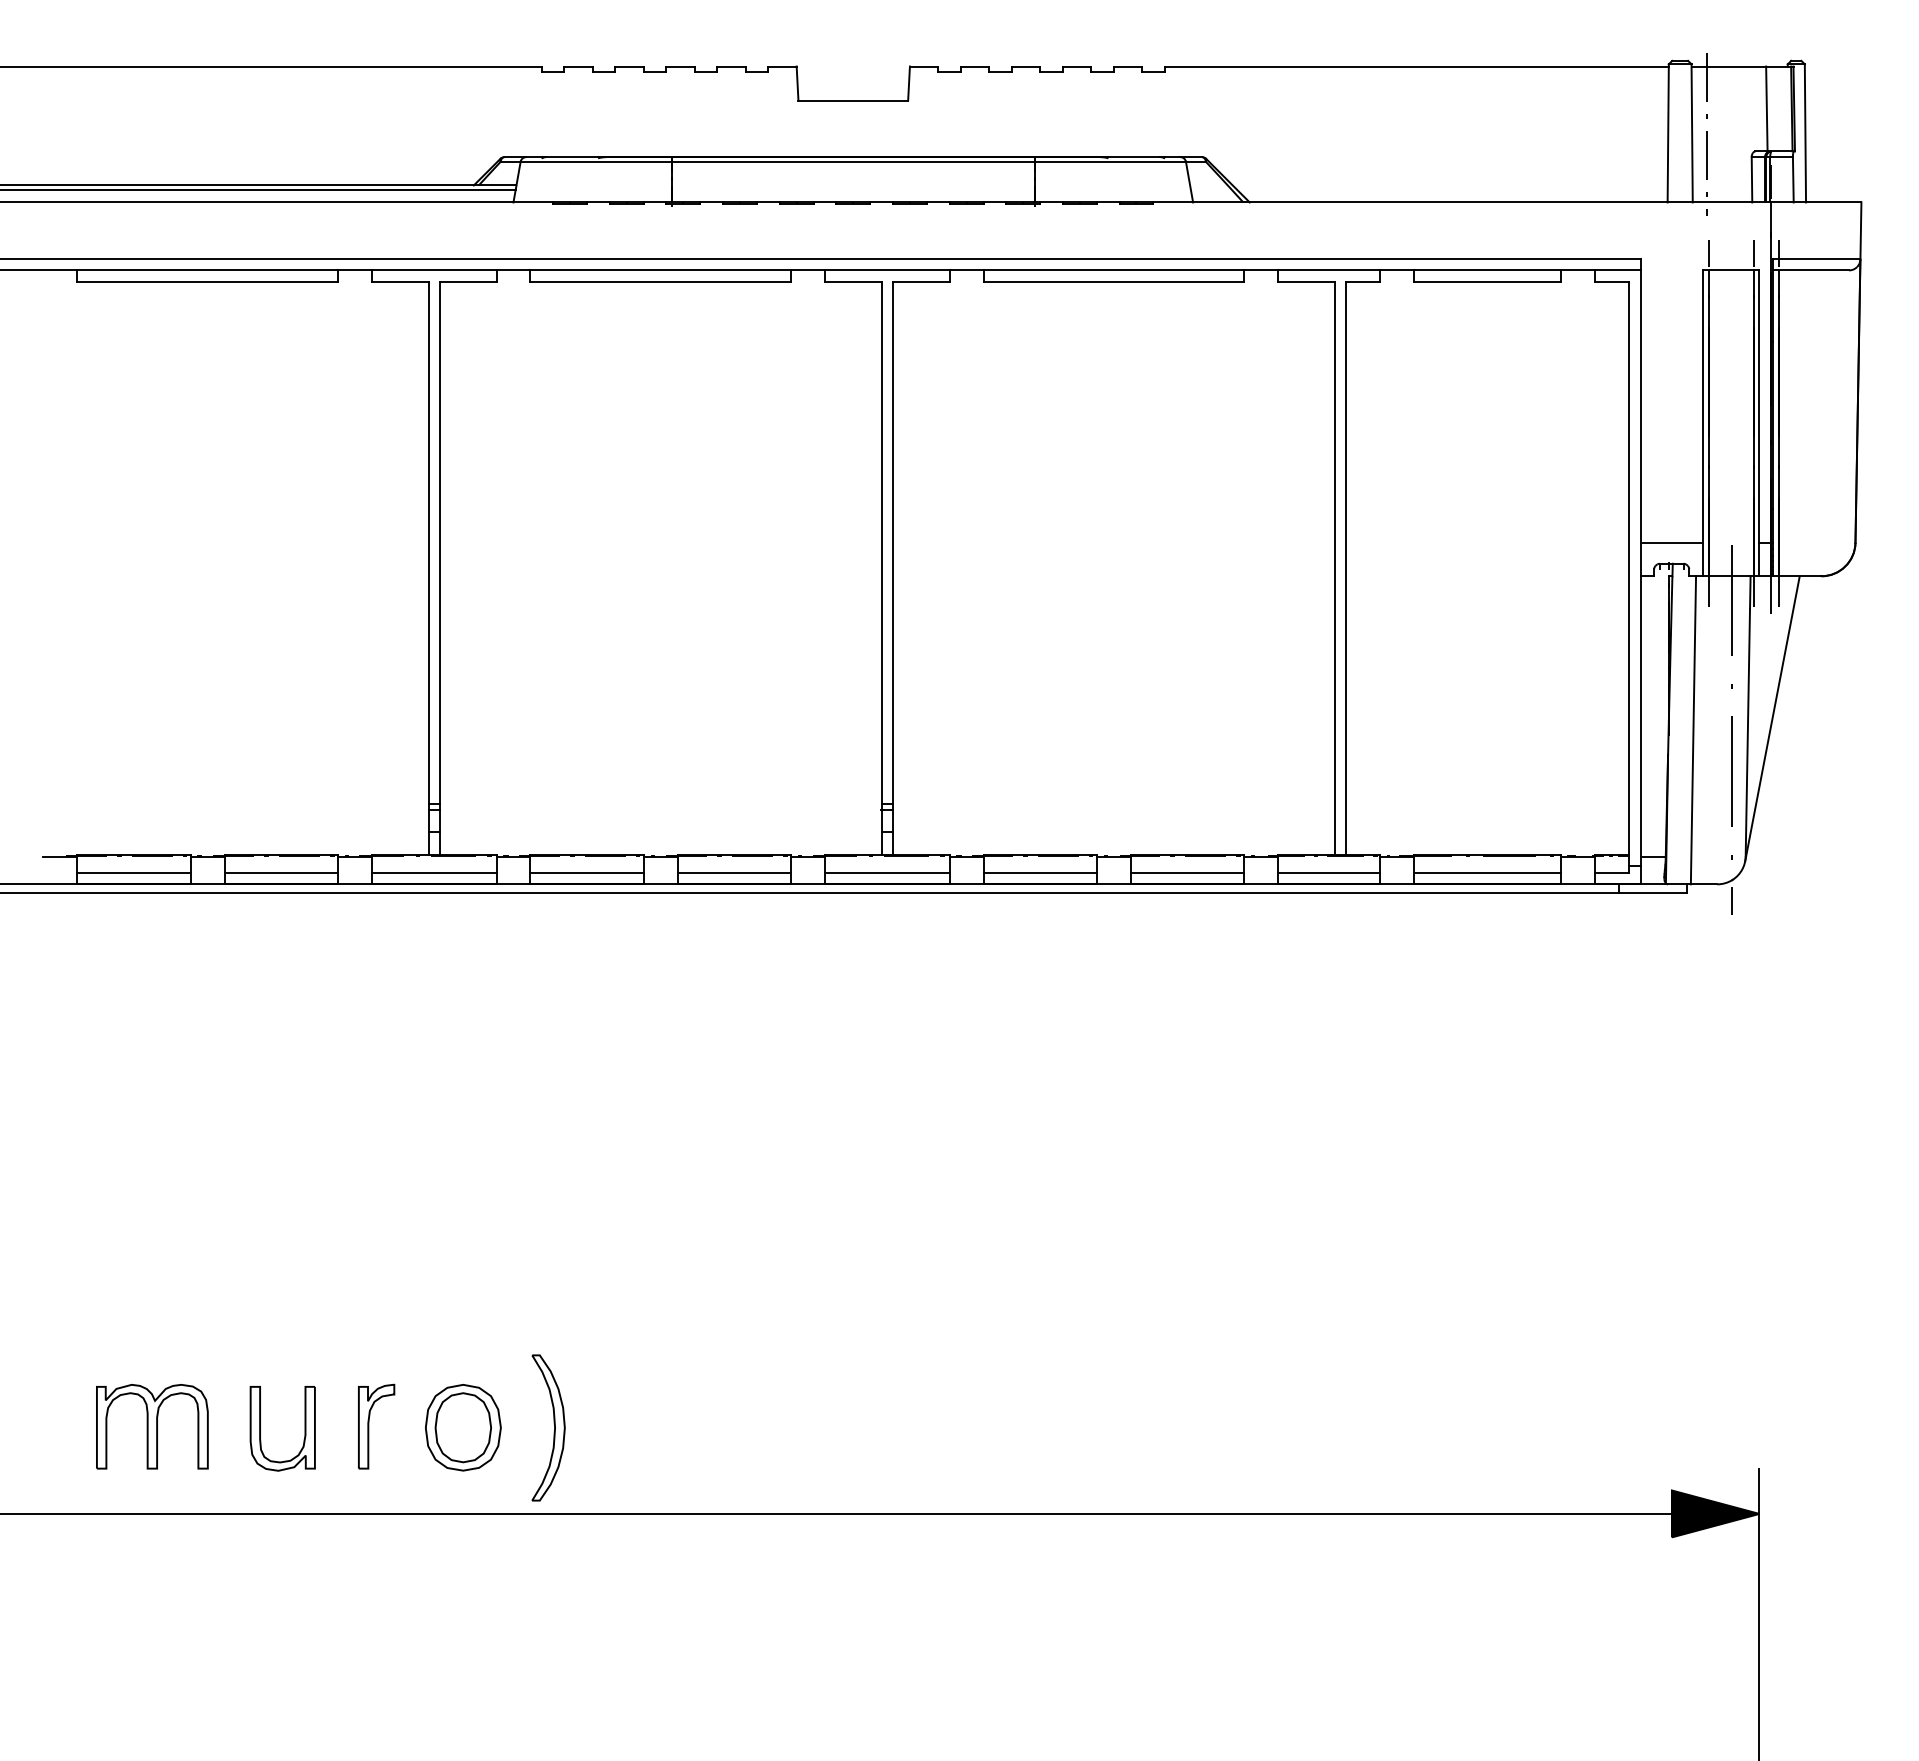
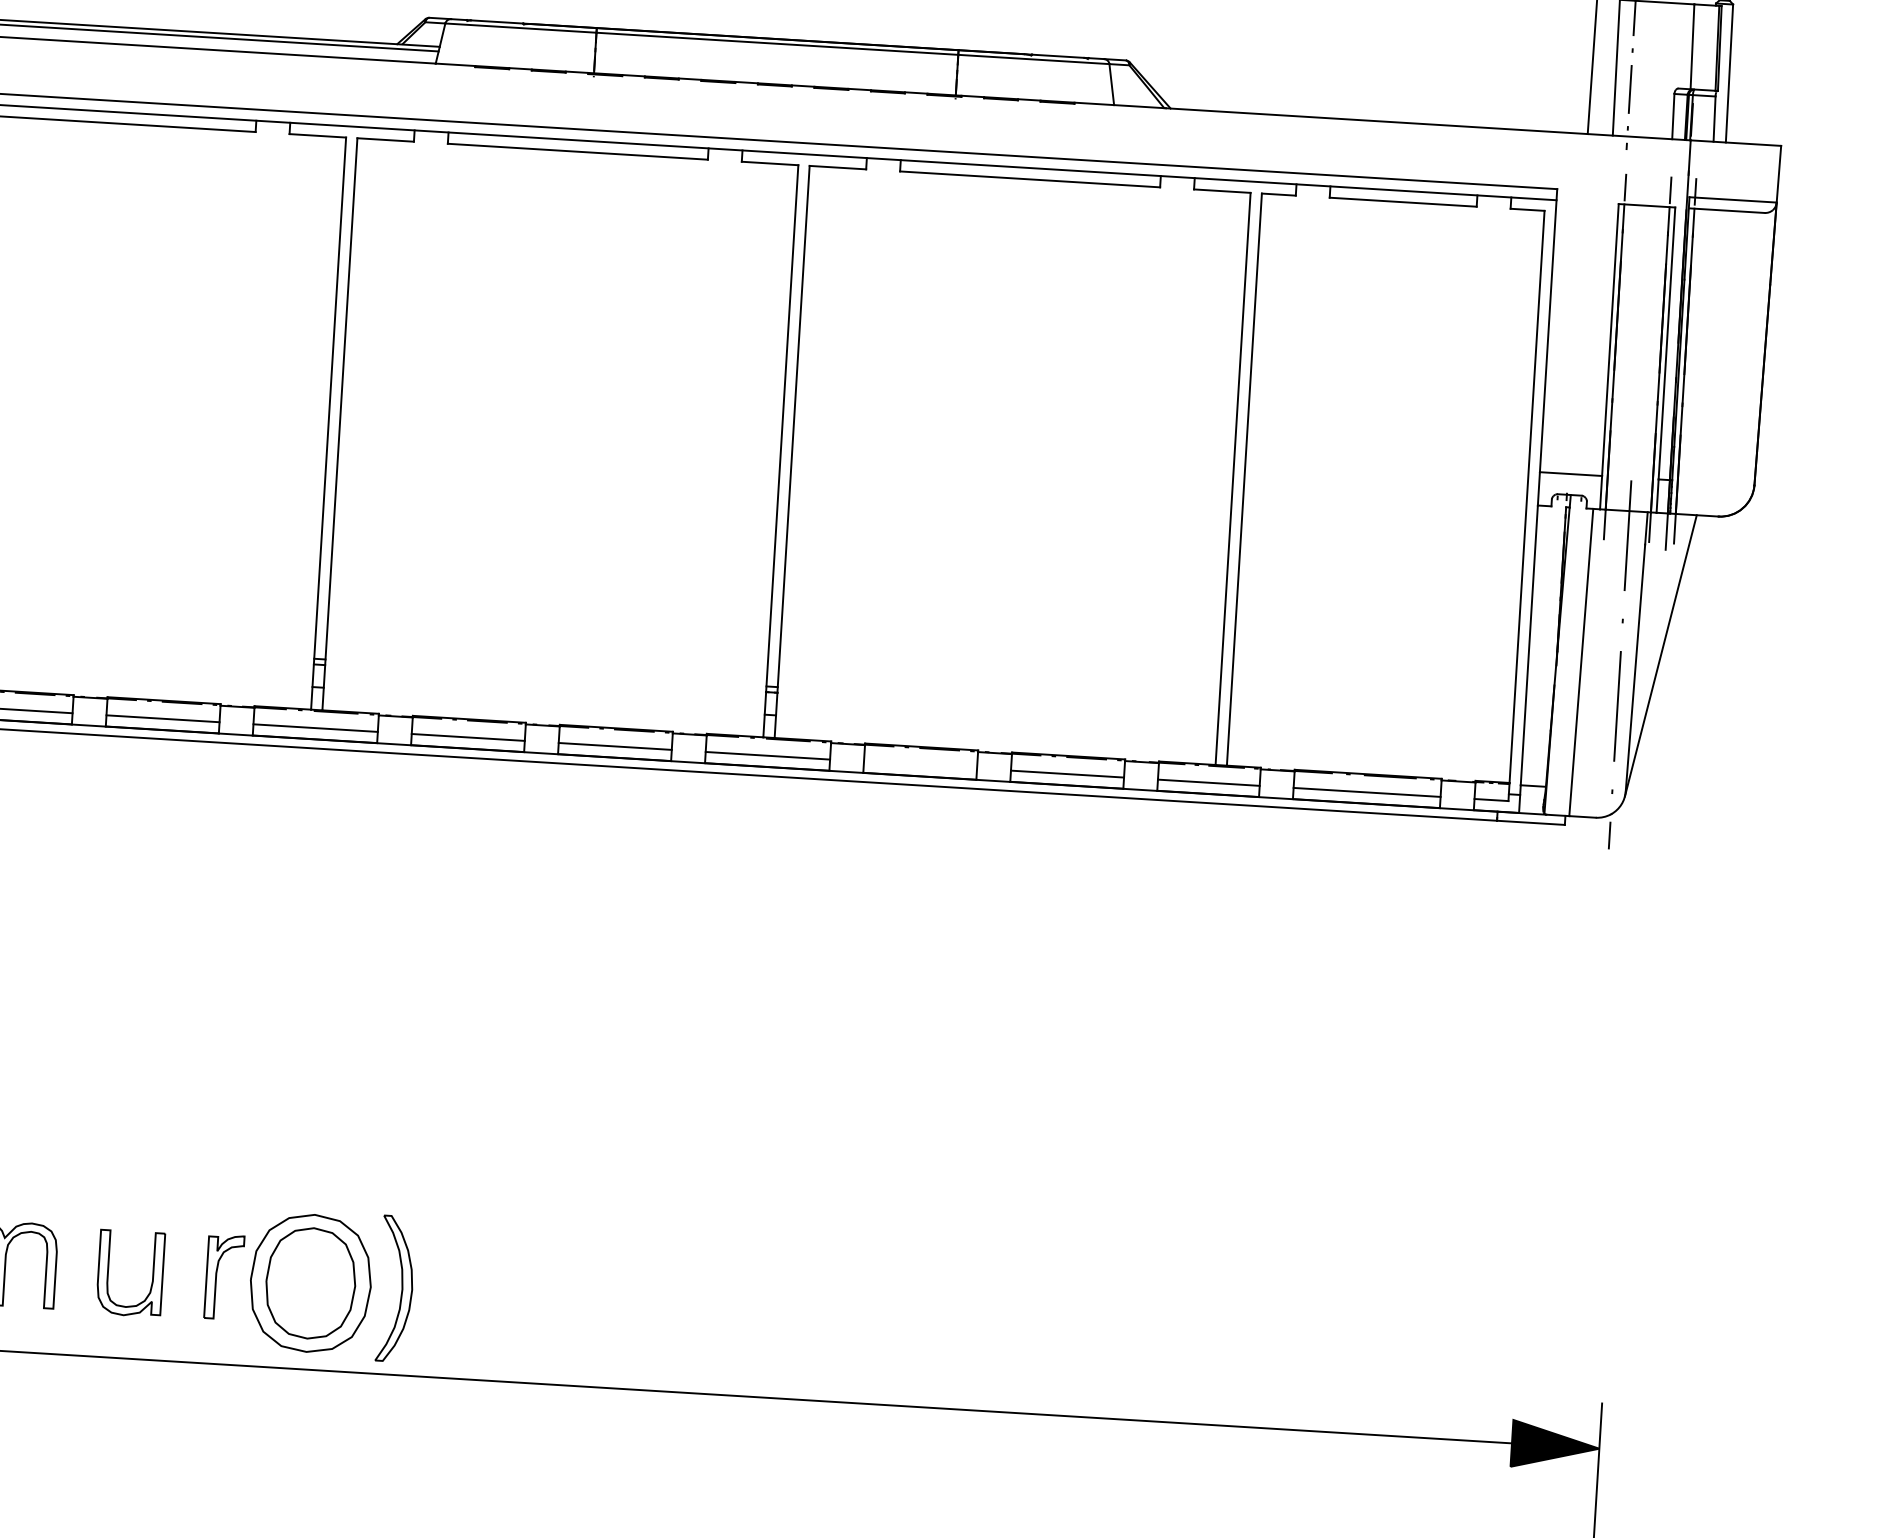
line: (1039, 873) -> (919, 765), removed
part: (463, 1427) -> (311, 1283), size x1.6

